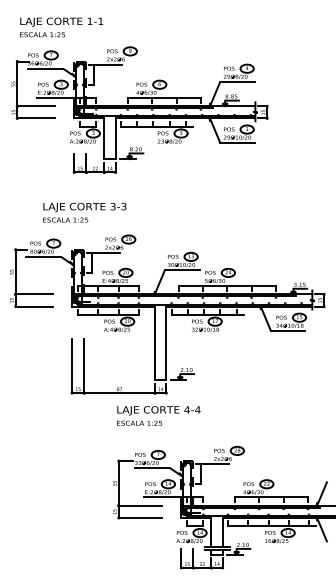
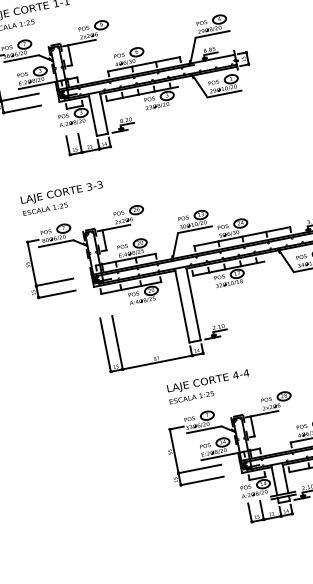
text: (84, 212) -> (62, 198), moved
text: (158, 415) -> (208, 386), moved

